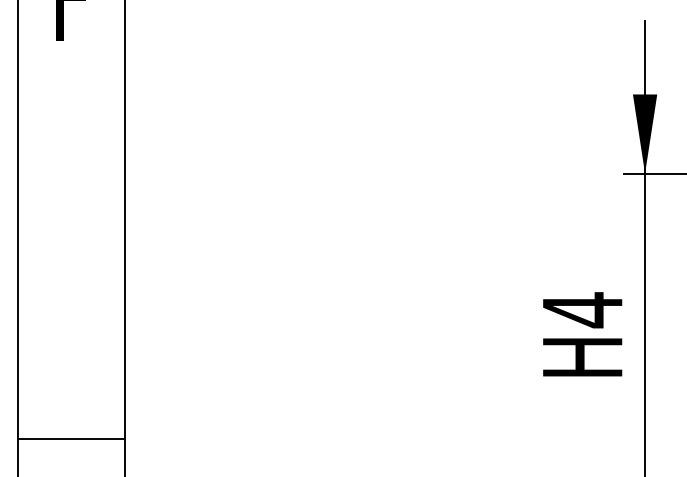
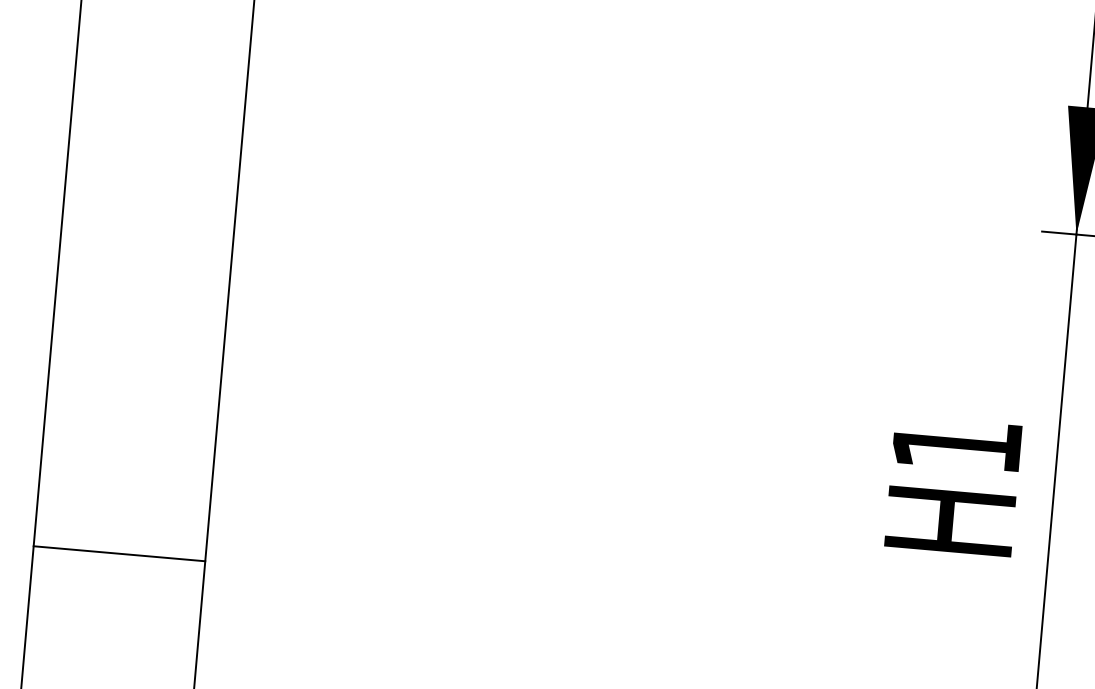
text: (582, 310) -> (956, 445), H4 -> H1
line: (71, 439) -> (119, 554), moved

